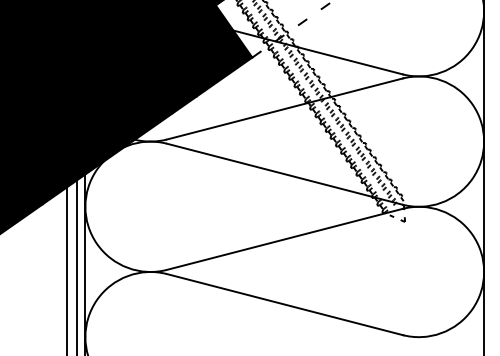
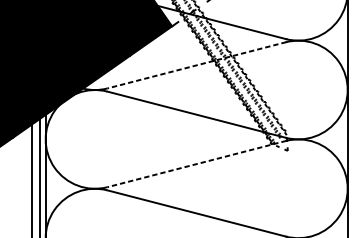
line: (284, 109) -> (196, 65), solid -> dashed
line: (284, 239) -> (196, 164), solid -> dashed

